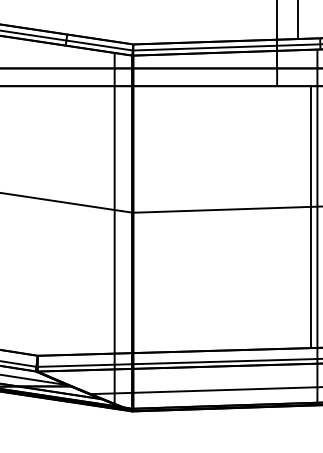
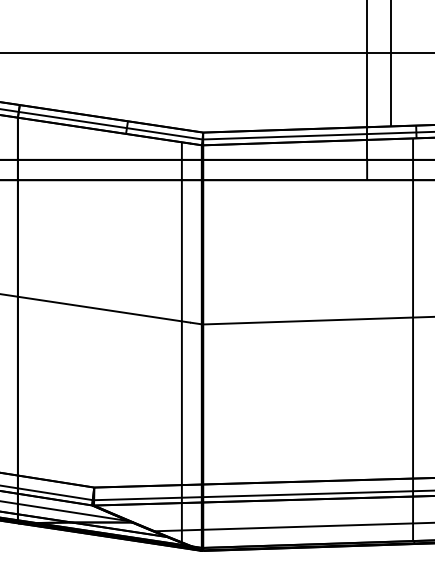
line: (310, 217) -> (405, 329), removed

